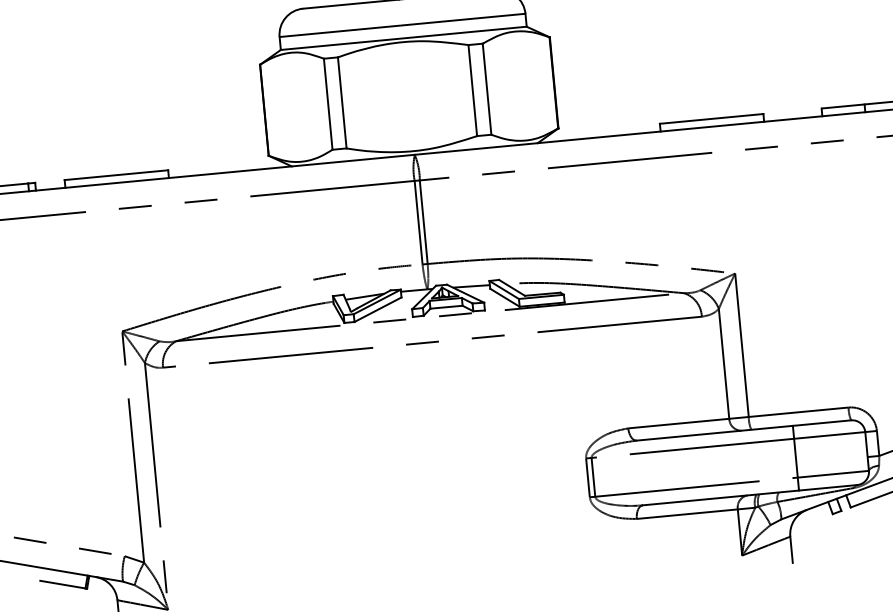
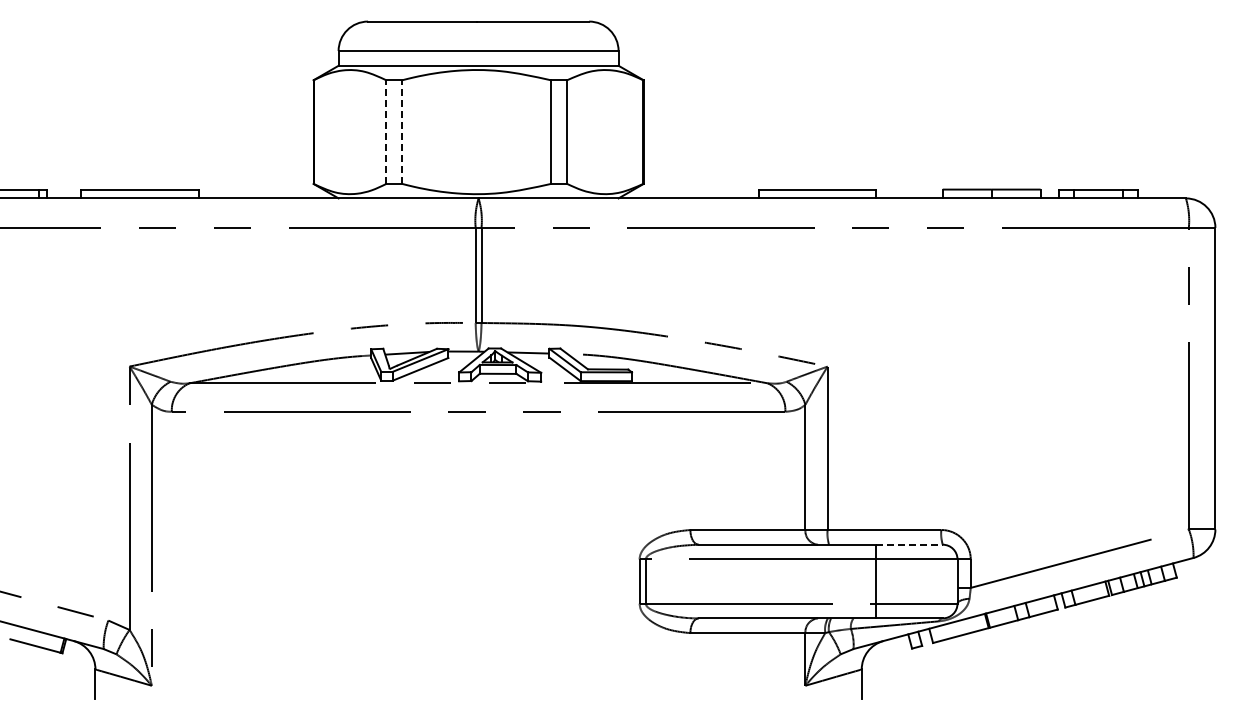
line: (342, 103) -> (402, 132), solid -> dashed
line: (328, 104) -> (386, 132), solid -> dashed
line: (822, 422) -> (910, 544), solid -> dashed

